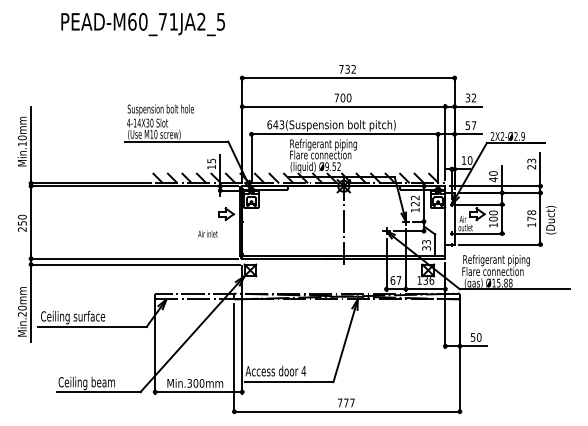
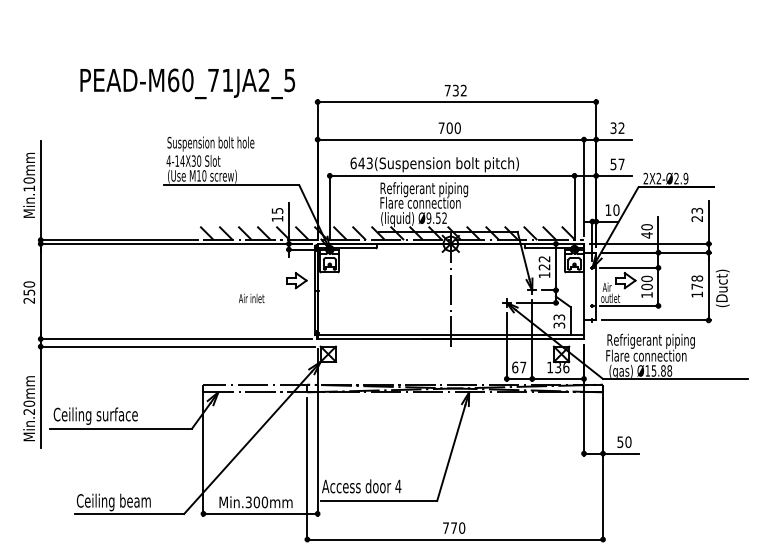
text: (143, 24) -> (187, 83), moved
text: (207, 233) -> (251, 298), moved
text: (352, 402) -> (462, 527), 777 -> 770

